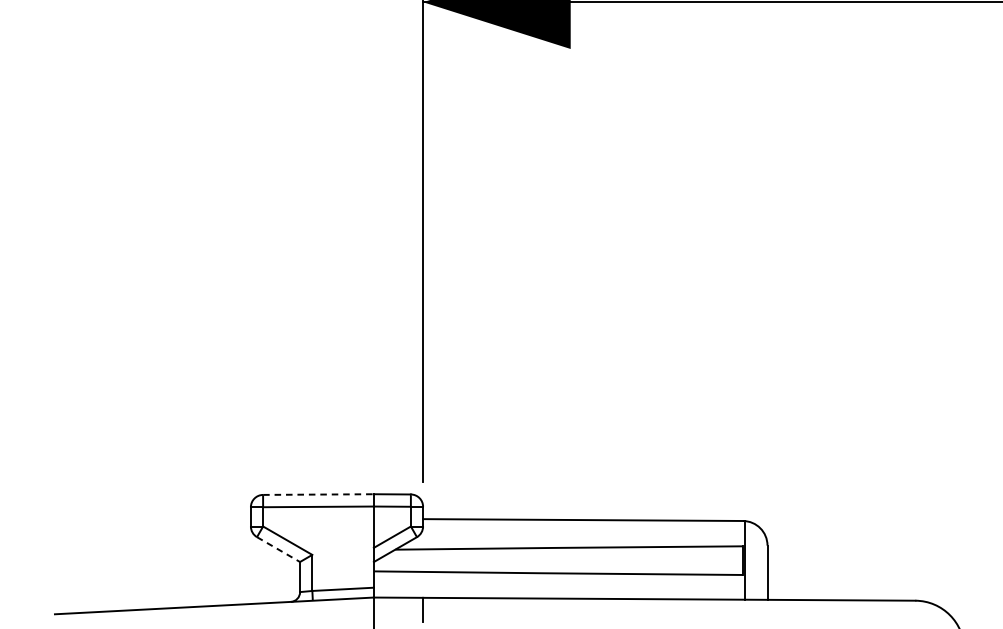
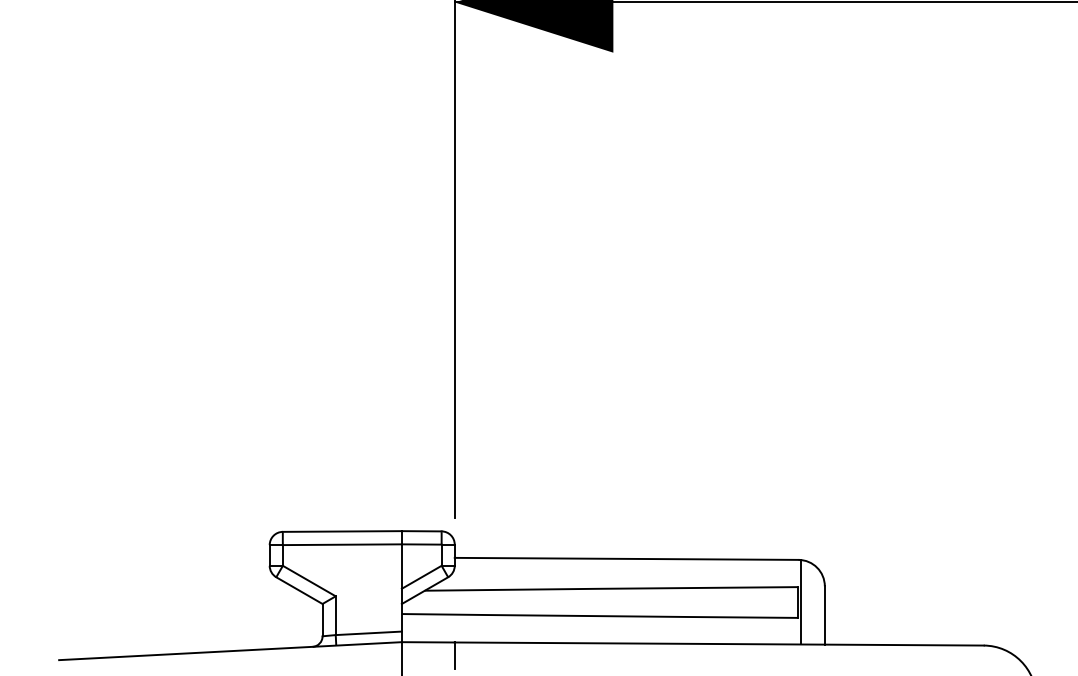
line: (318, 494) -> (342, 531), dashed -> solid
line: (278, 549) -> (299, 590), dashed -> solid

